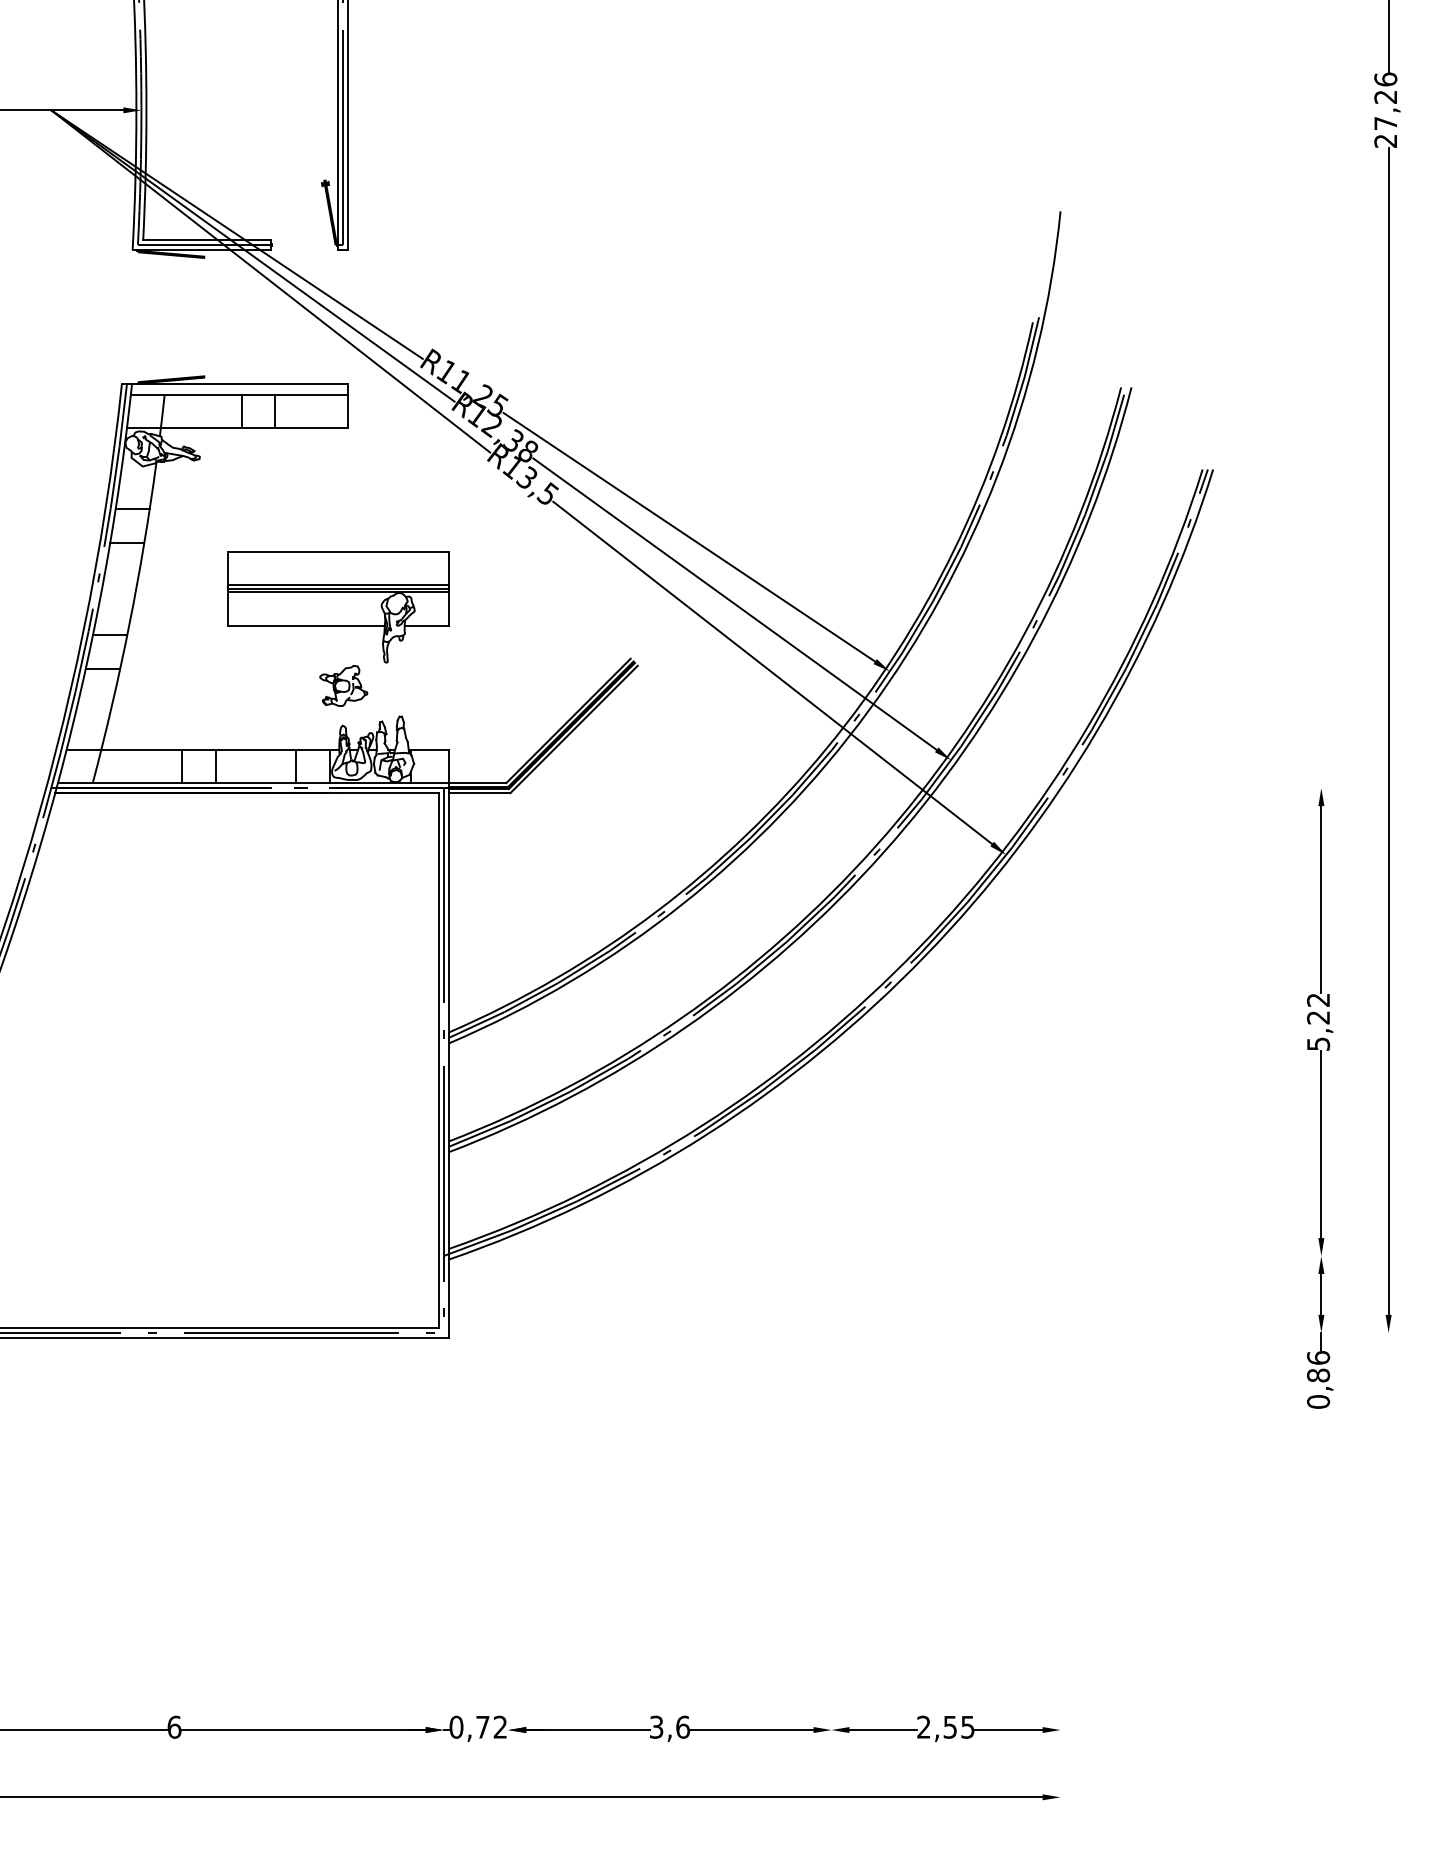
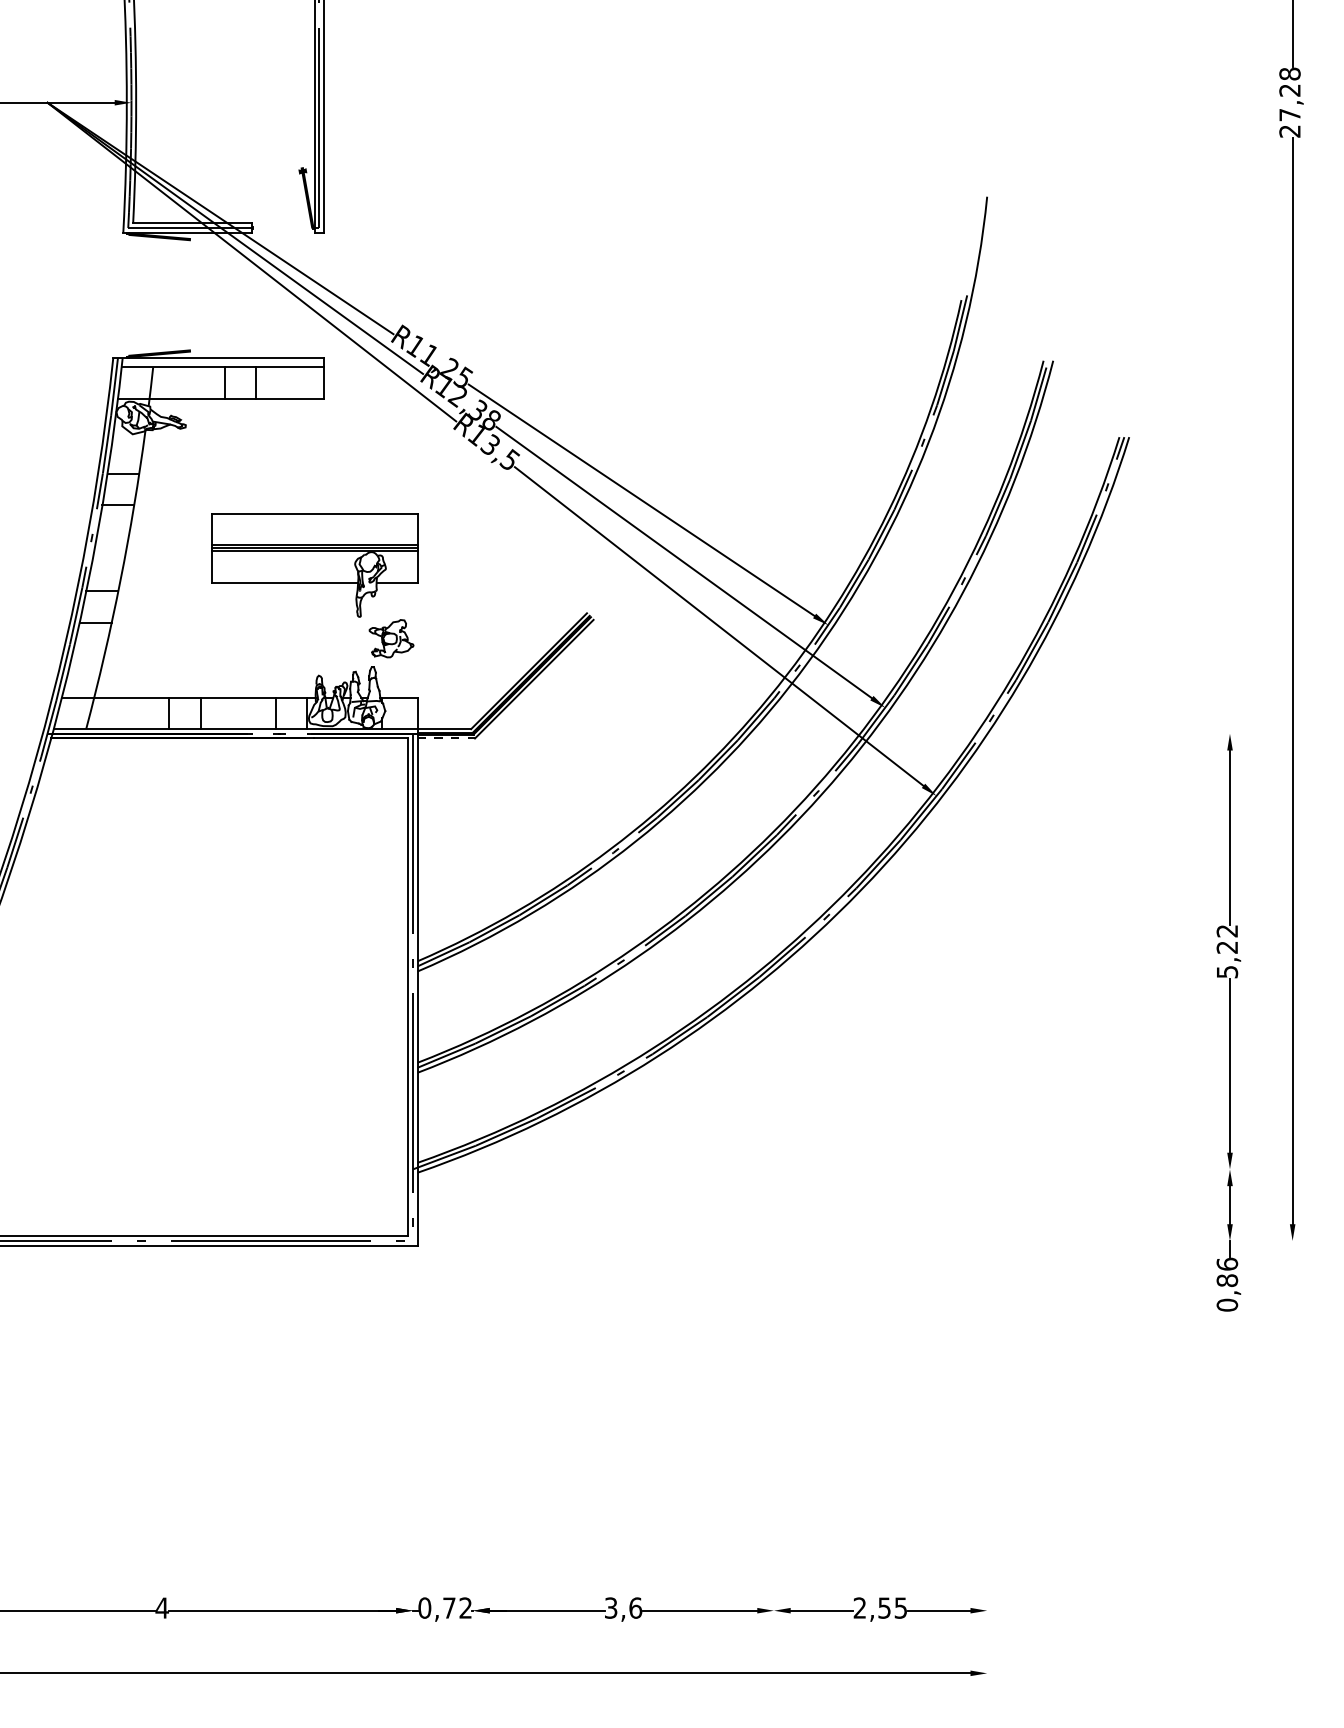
text: (1385, 79) -> (1289, 74), 27,26 -> 27,28
part: (343, 685) -> (391, 638), moved
line: (479, 793) -> (446, 738), solid -> dashed
text: (174, 1726) -> (162, 1607), 6 -> 4

